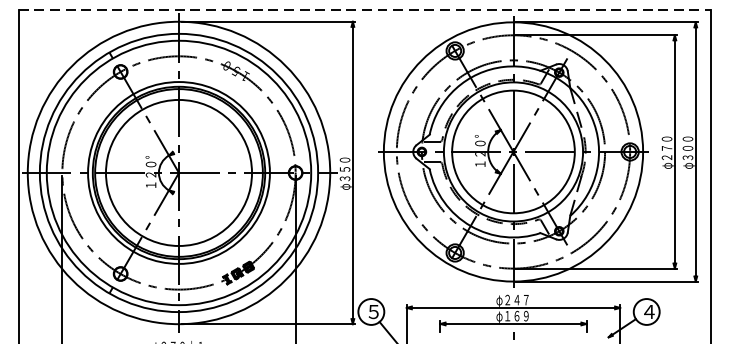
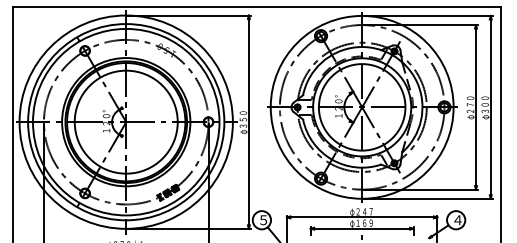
line: (365, 10) -> (257, 7), dashed -> solid

